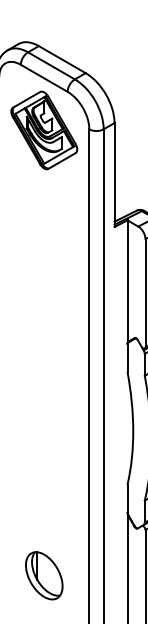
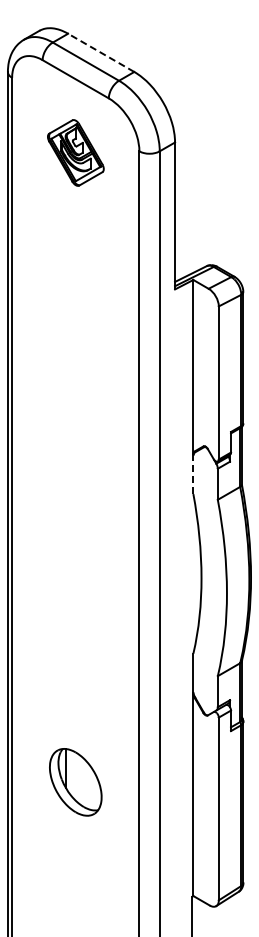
line: (61, 59) -> (100, 52), solid -> dashed
part: (44, 130) -> (75, 152), size x0.6
line: (127, 357) -> (193, 474), solid -> dashed

